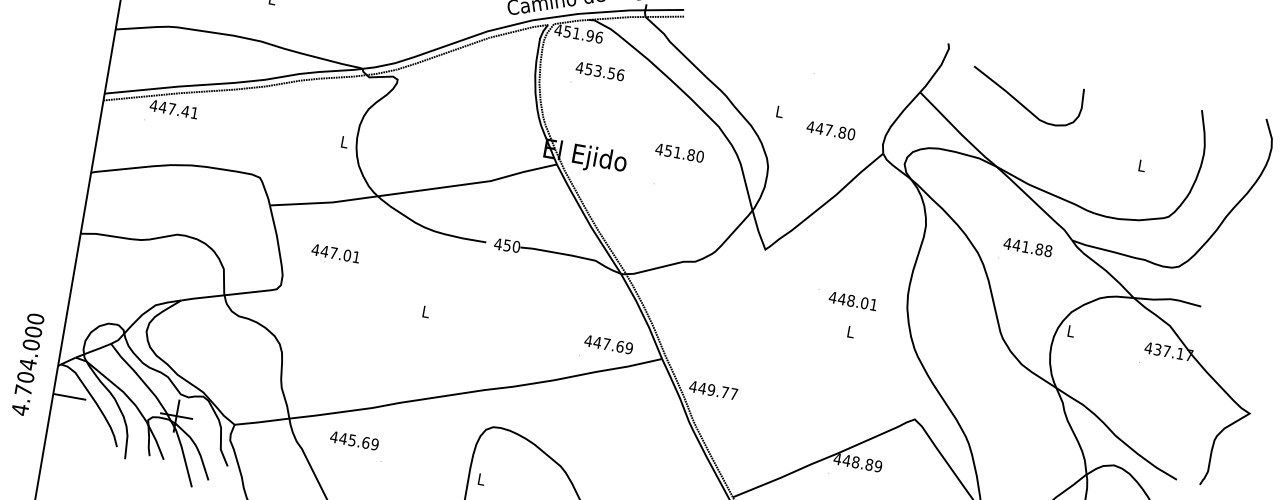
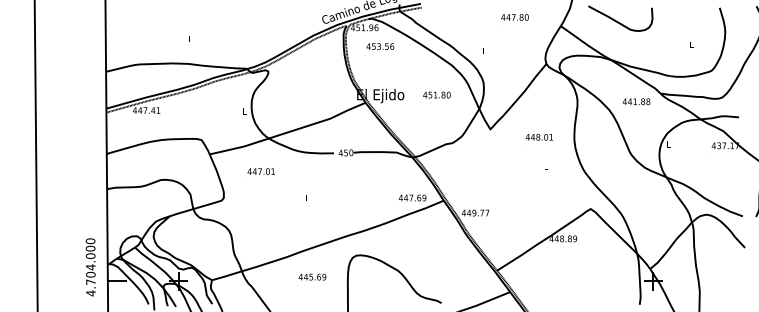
text: (830, 130) -> (514, 17), moved
text: (679, 151) -> (436, 94), moved
text: (334, 253) -> (260, 171), moved
text: (853, 301) -> (539, 137), moved
text: (354, 439) -> (312, 276), moved

